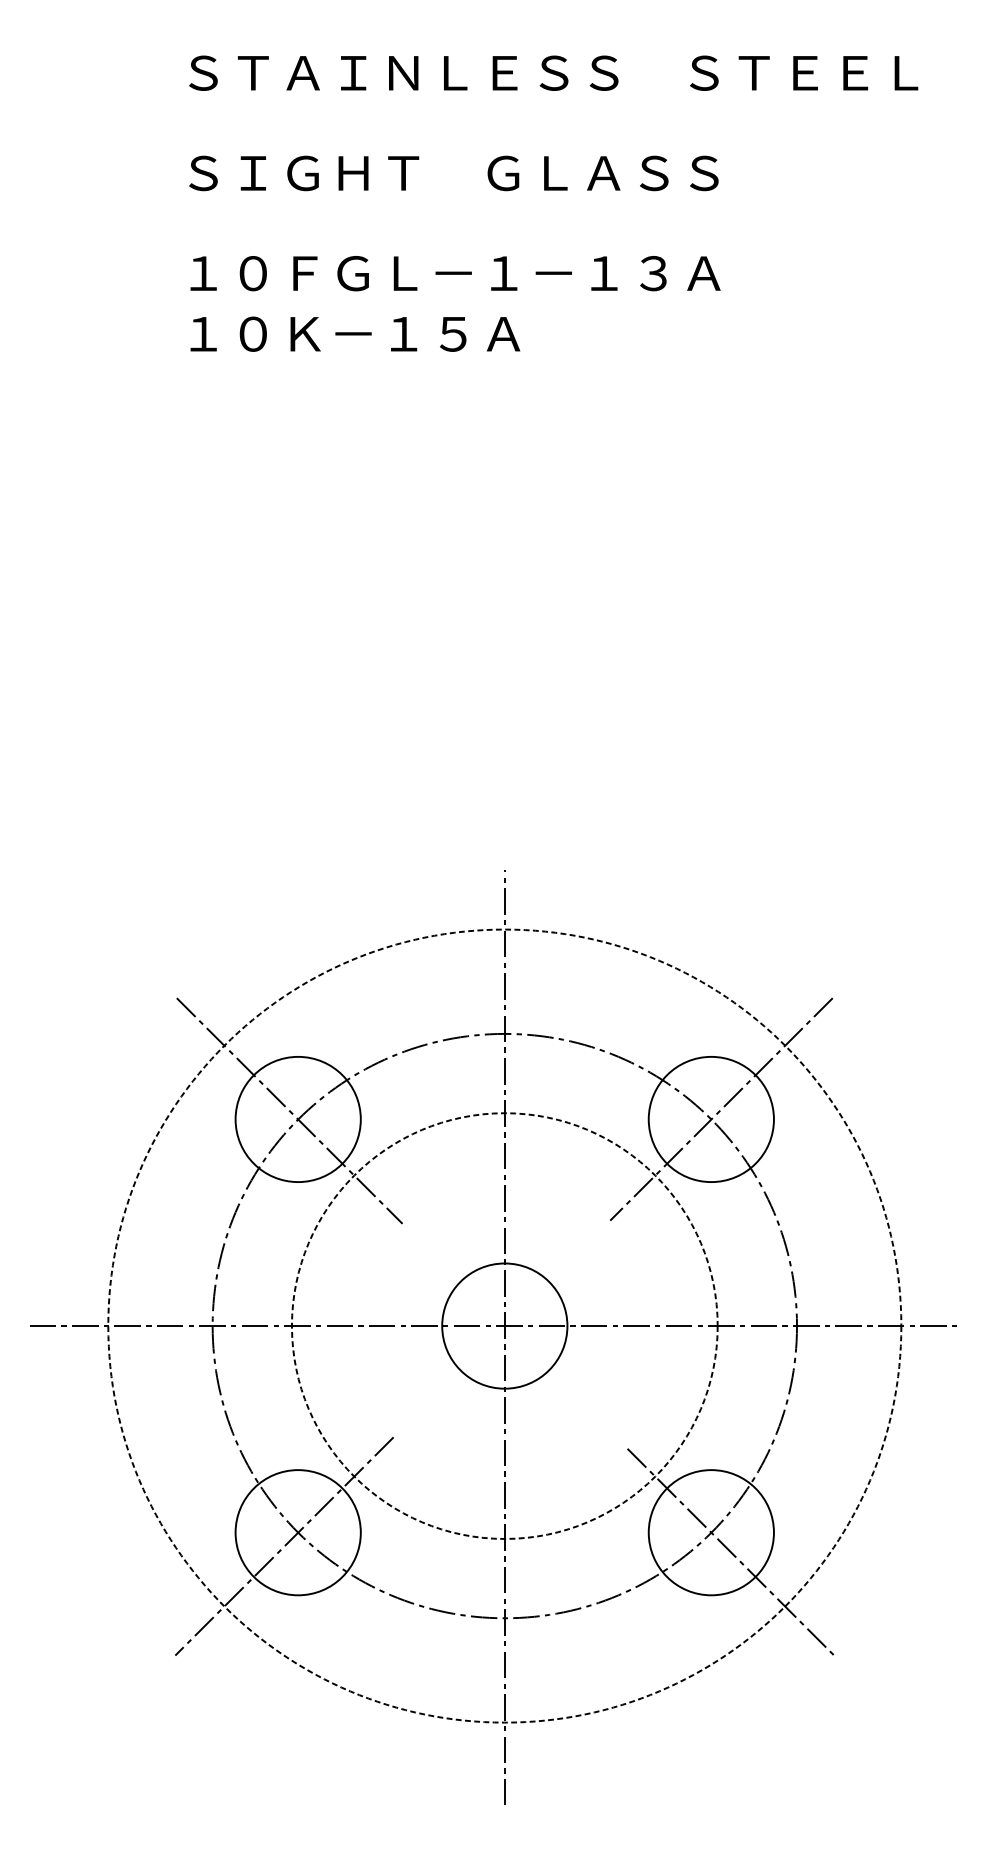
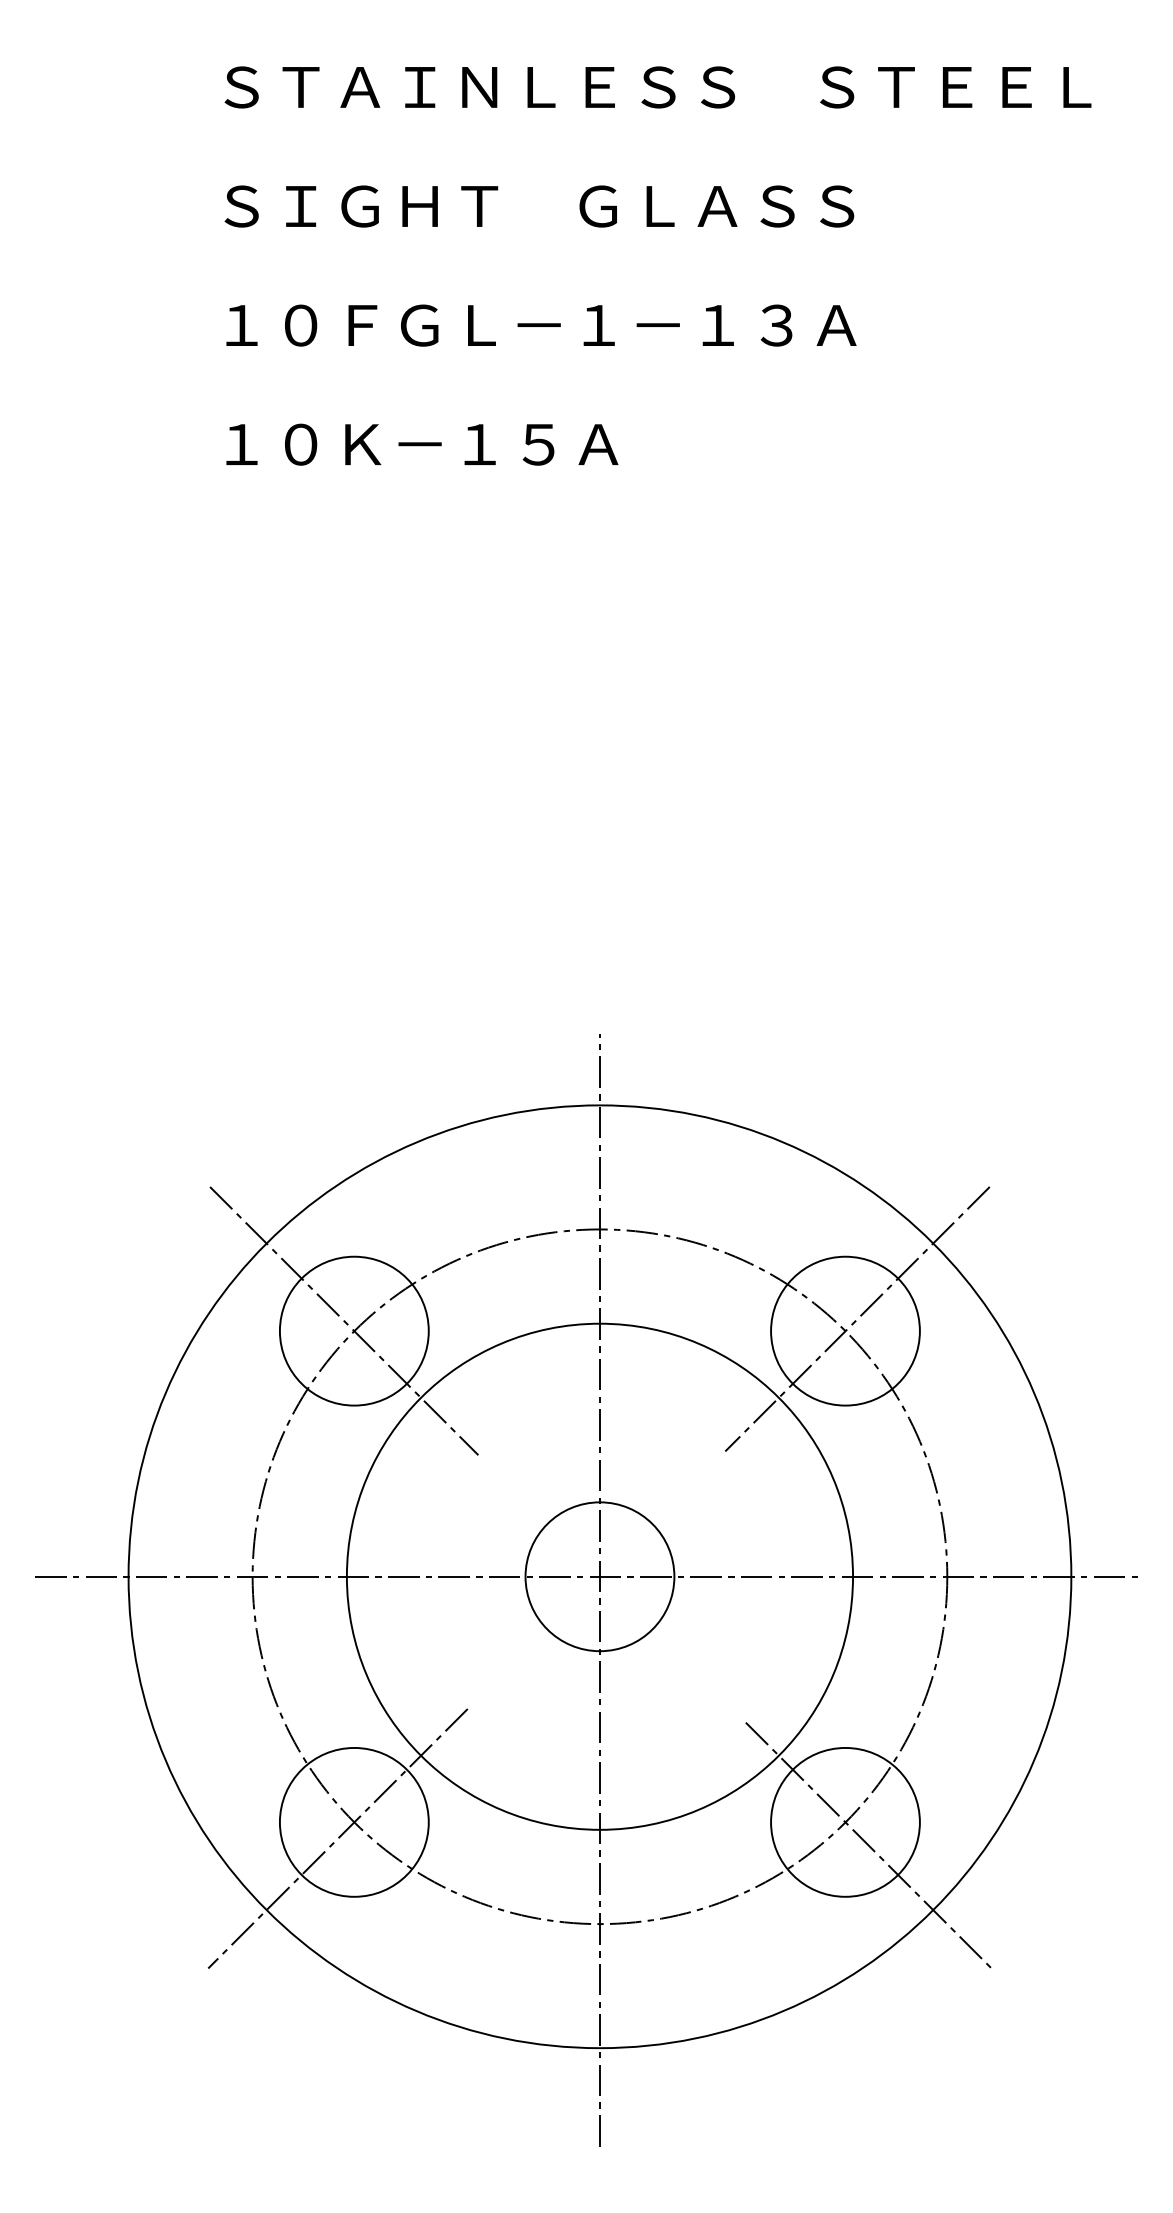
text: (355, 334) -> (422, 444), moved
circle: (504, 1325) -> (599, 1576), dashed -> solid
circle: (504, 1325) -> (599, 1576), dashed -> solid

